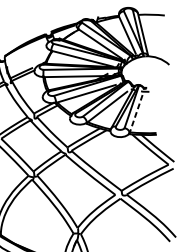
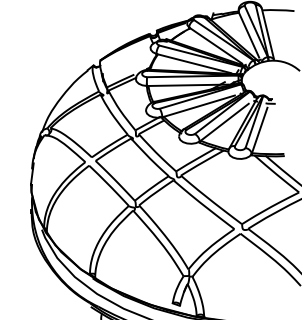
line: (136, 113) -> (259, 130), dashed -> solid

